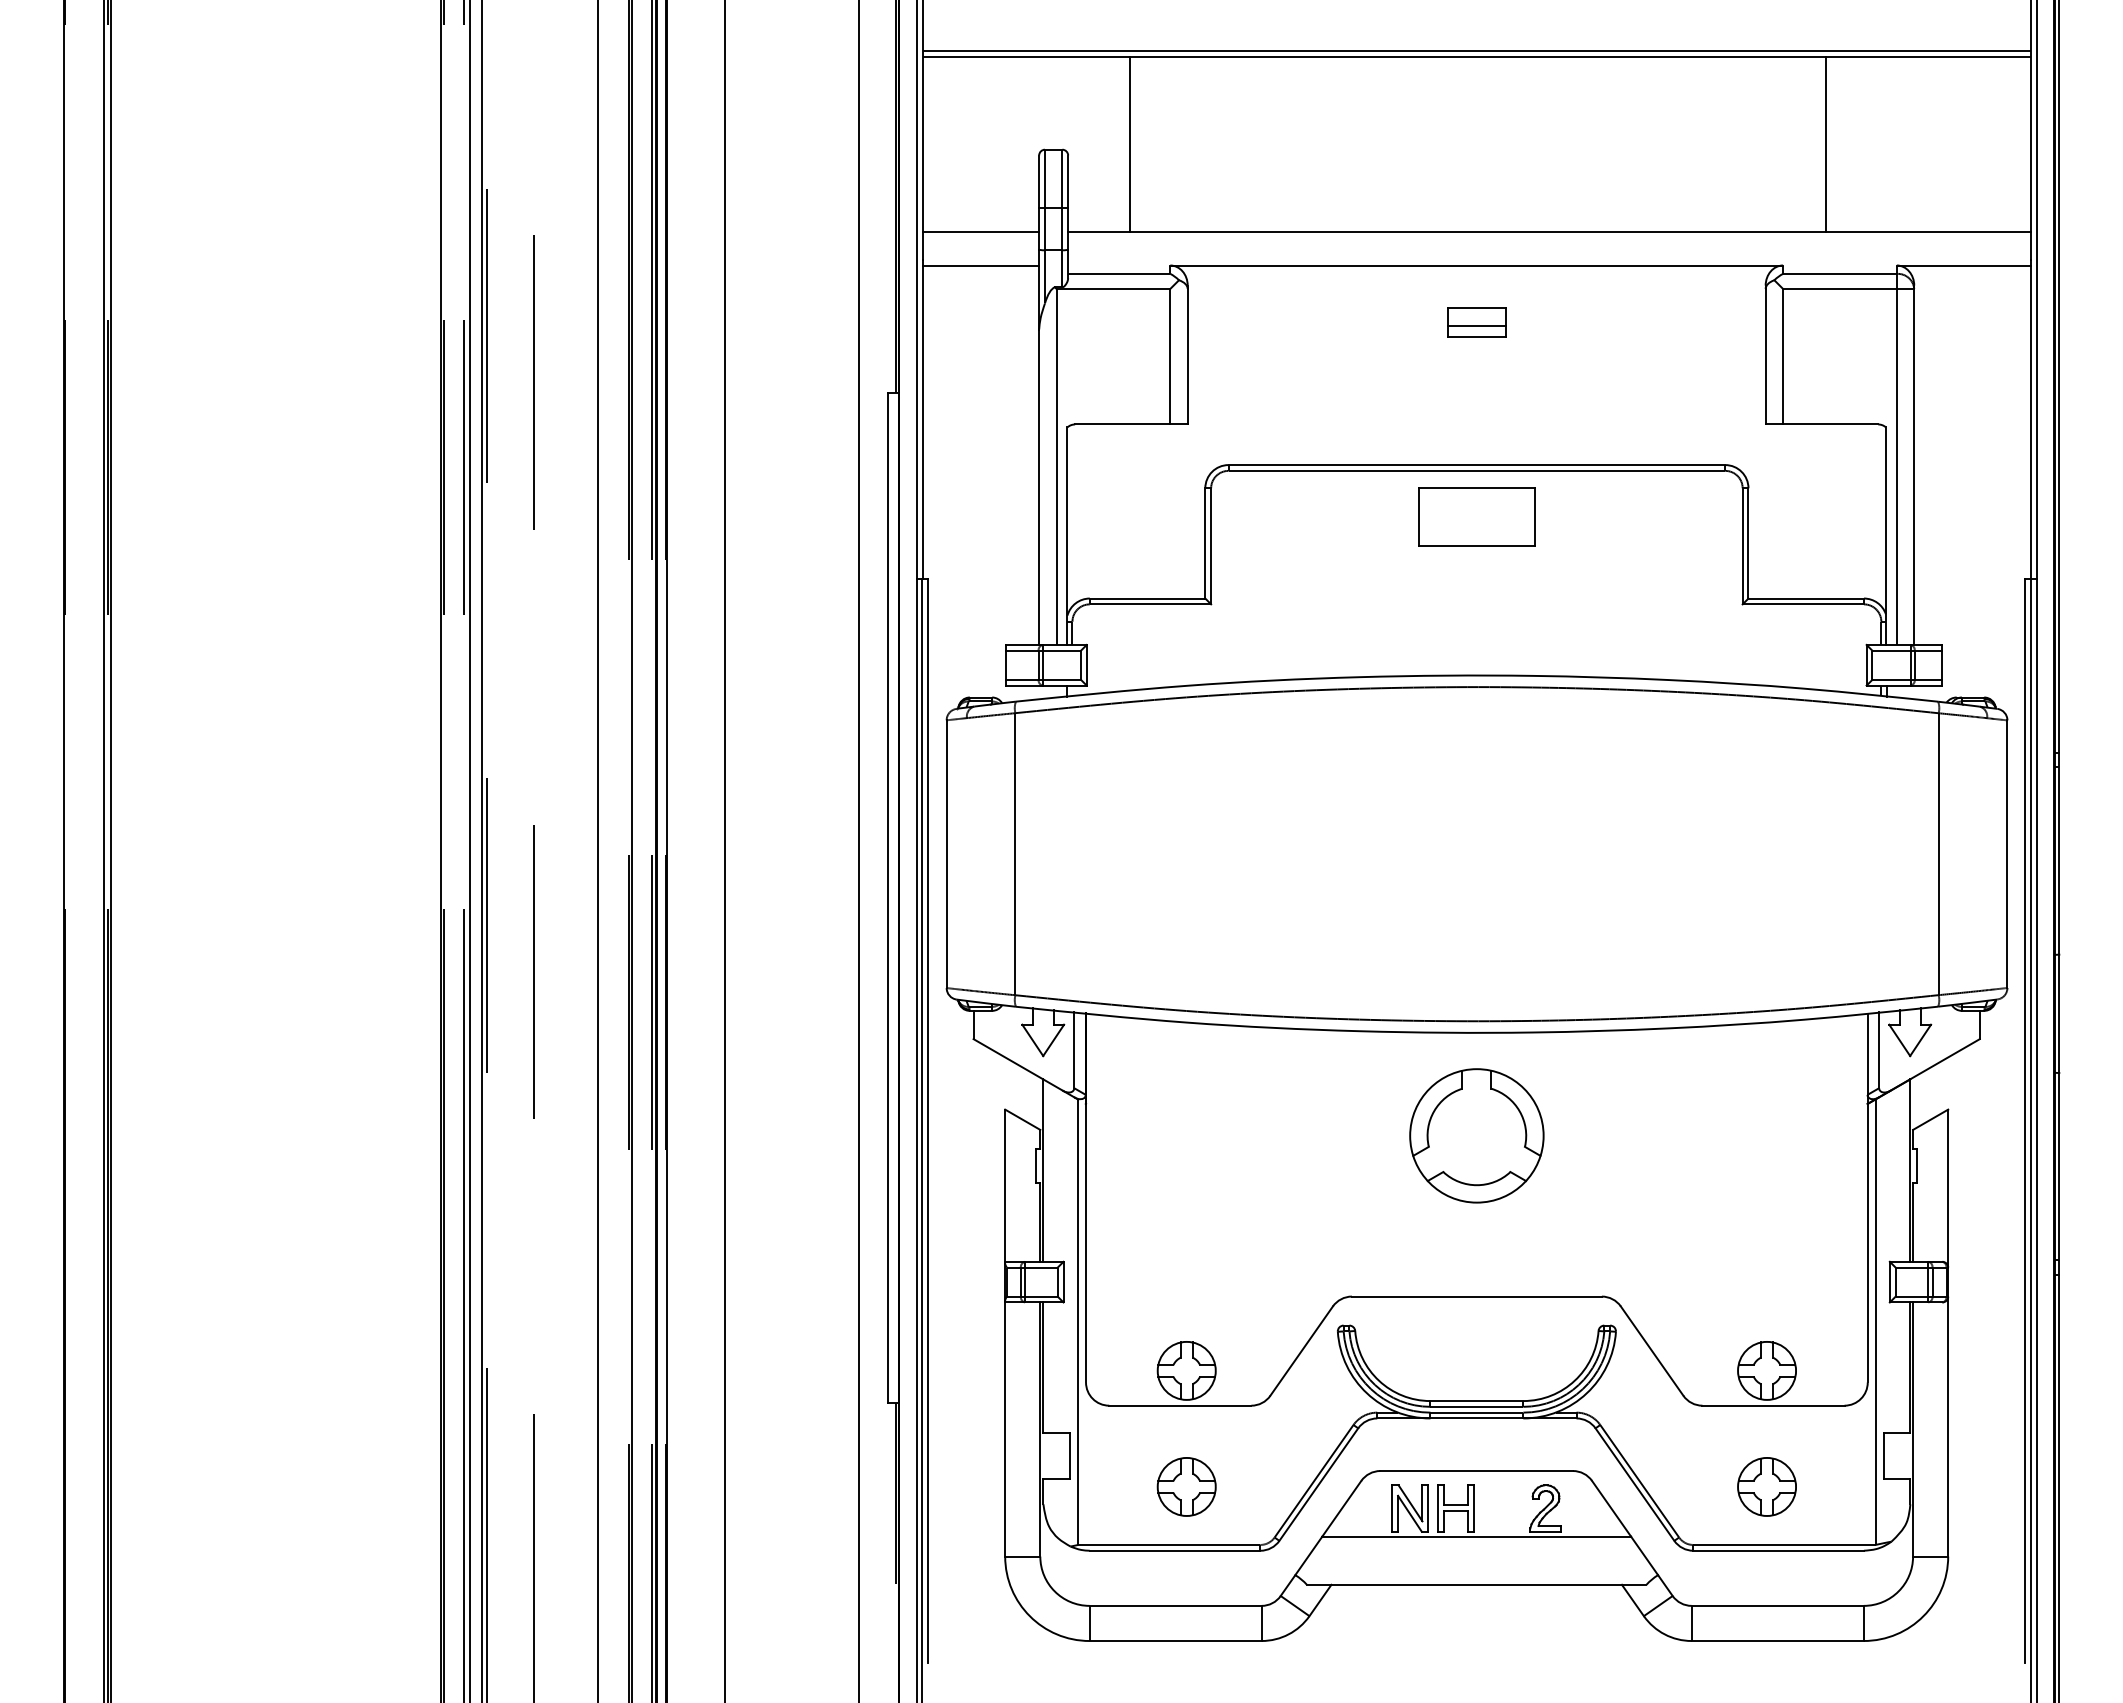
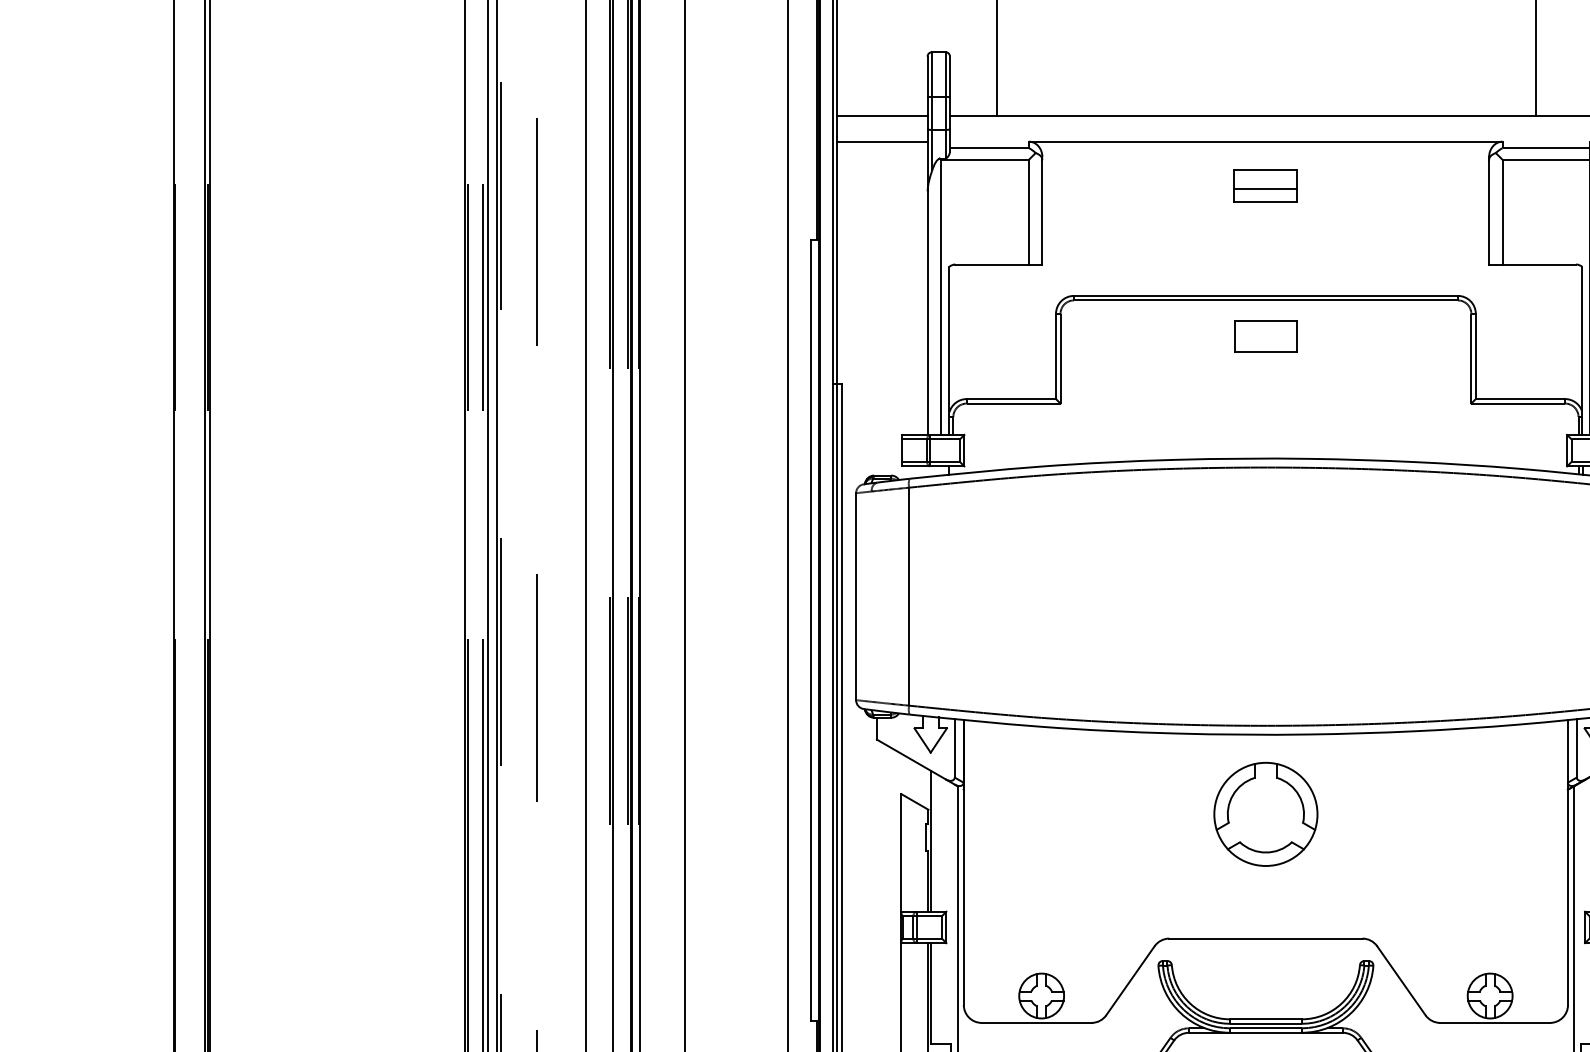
part: (1476, 322) -> (1265, 185), size x1.4
part: (1476, 516) -> (1265, 335), size x0.7

